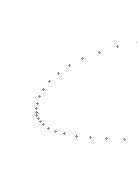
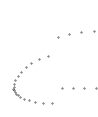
part: (52, 82) -> (22, 72), moved

